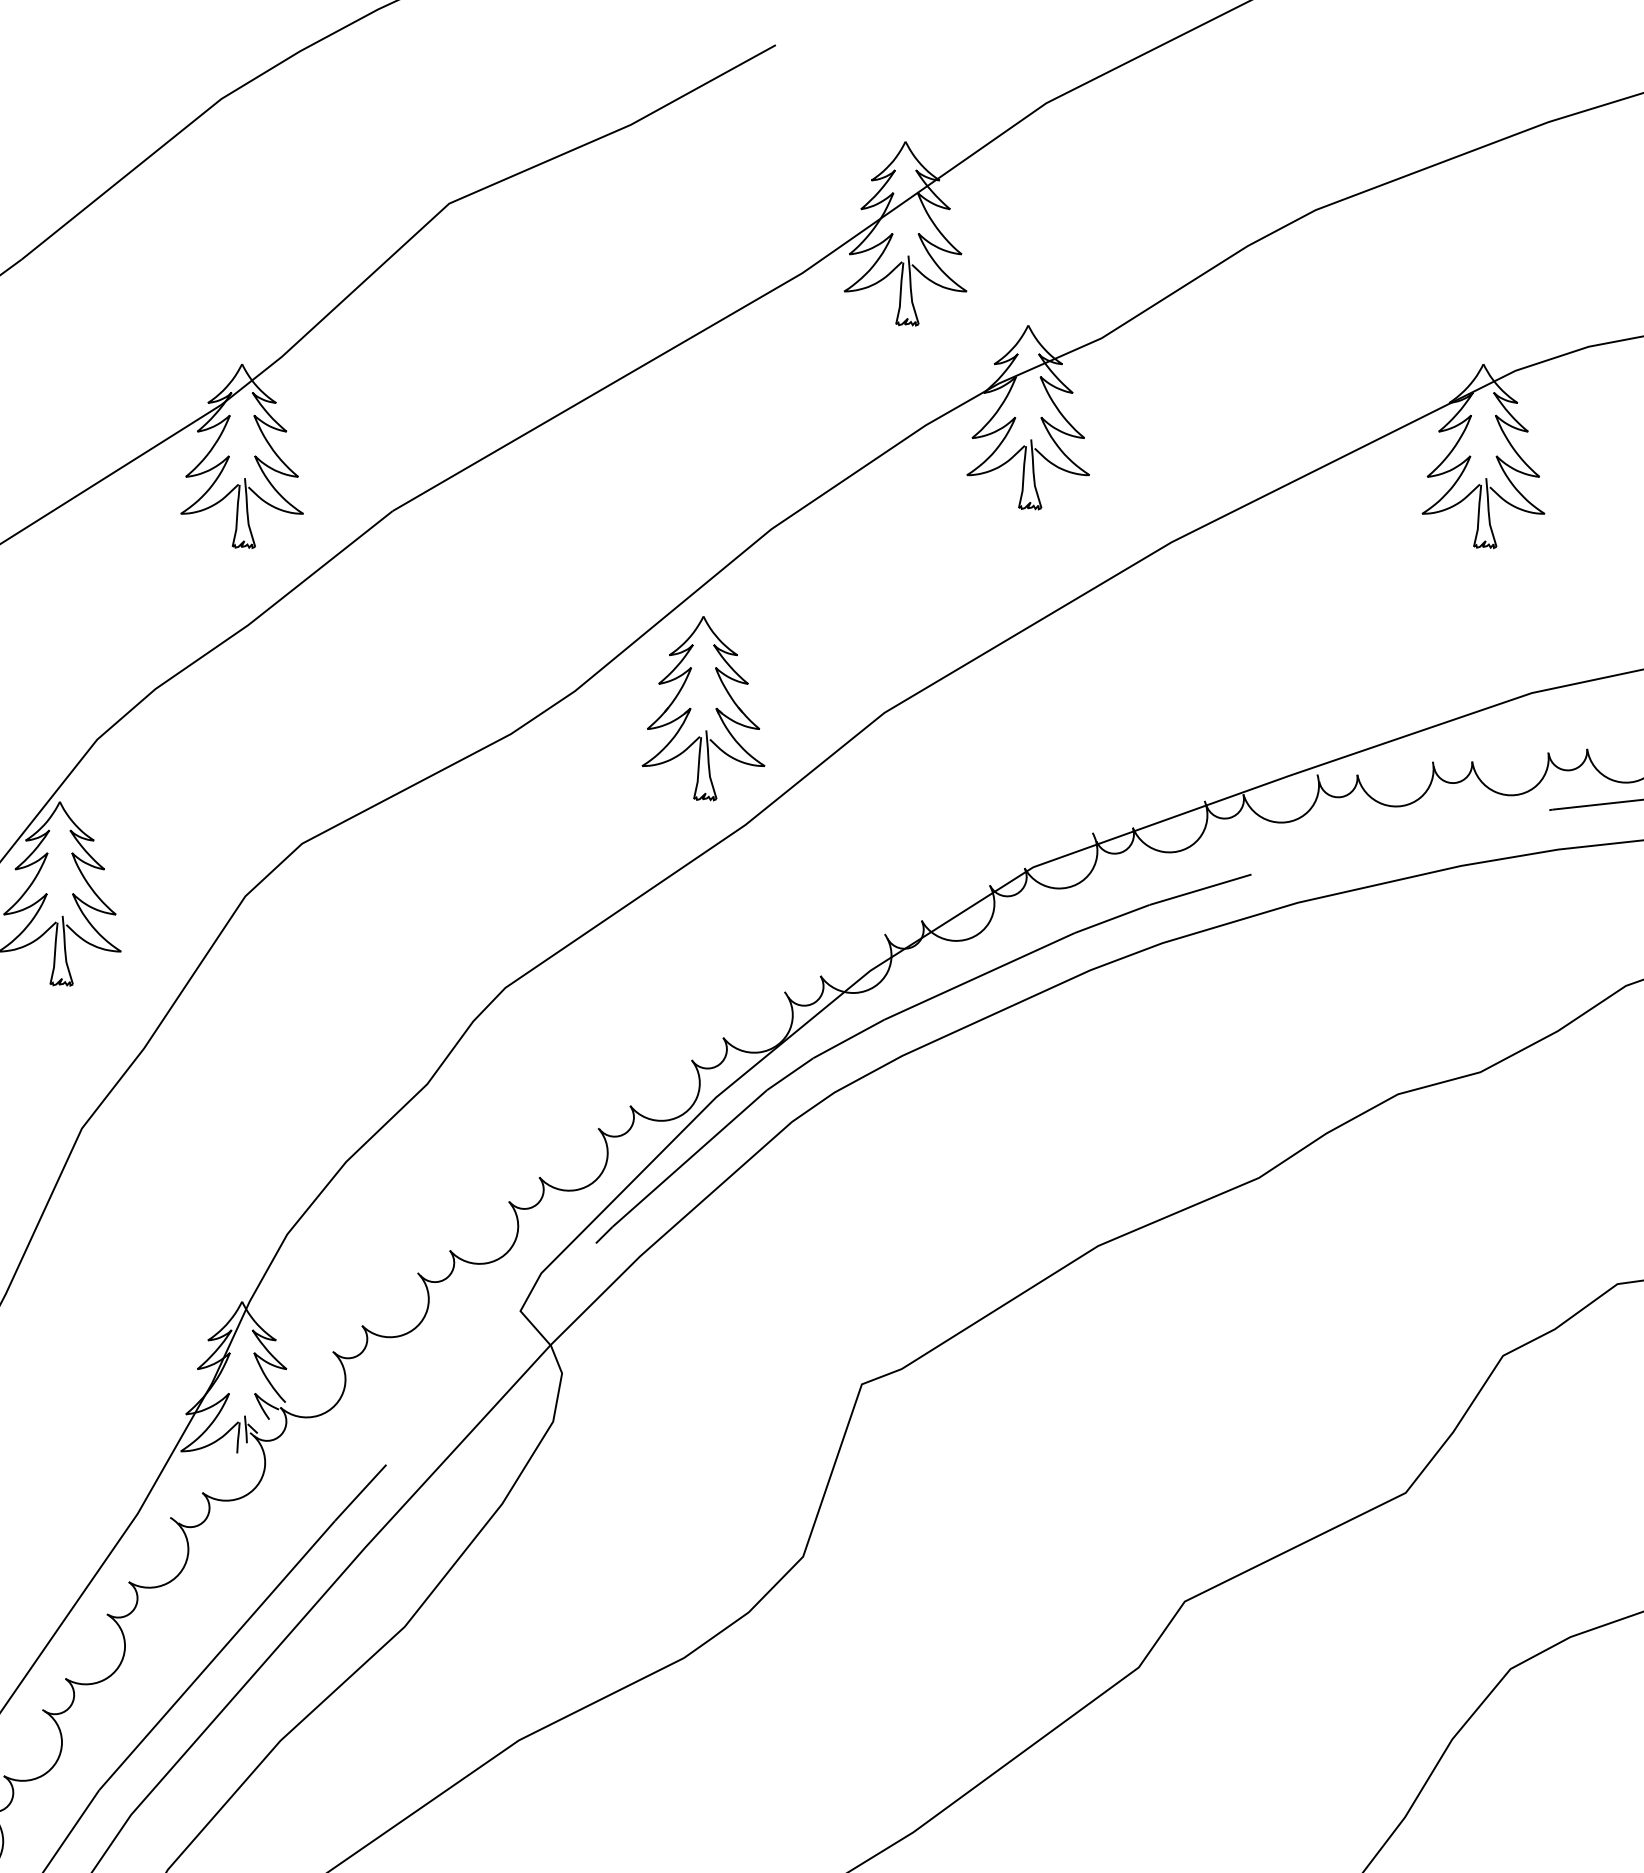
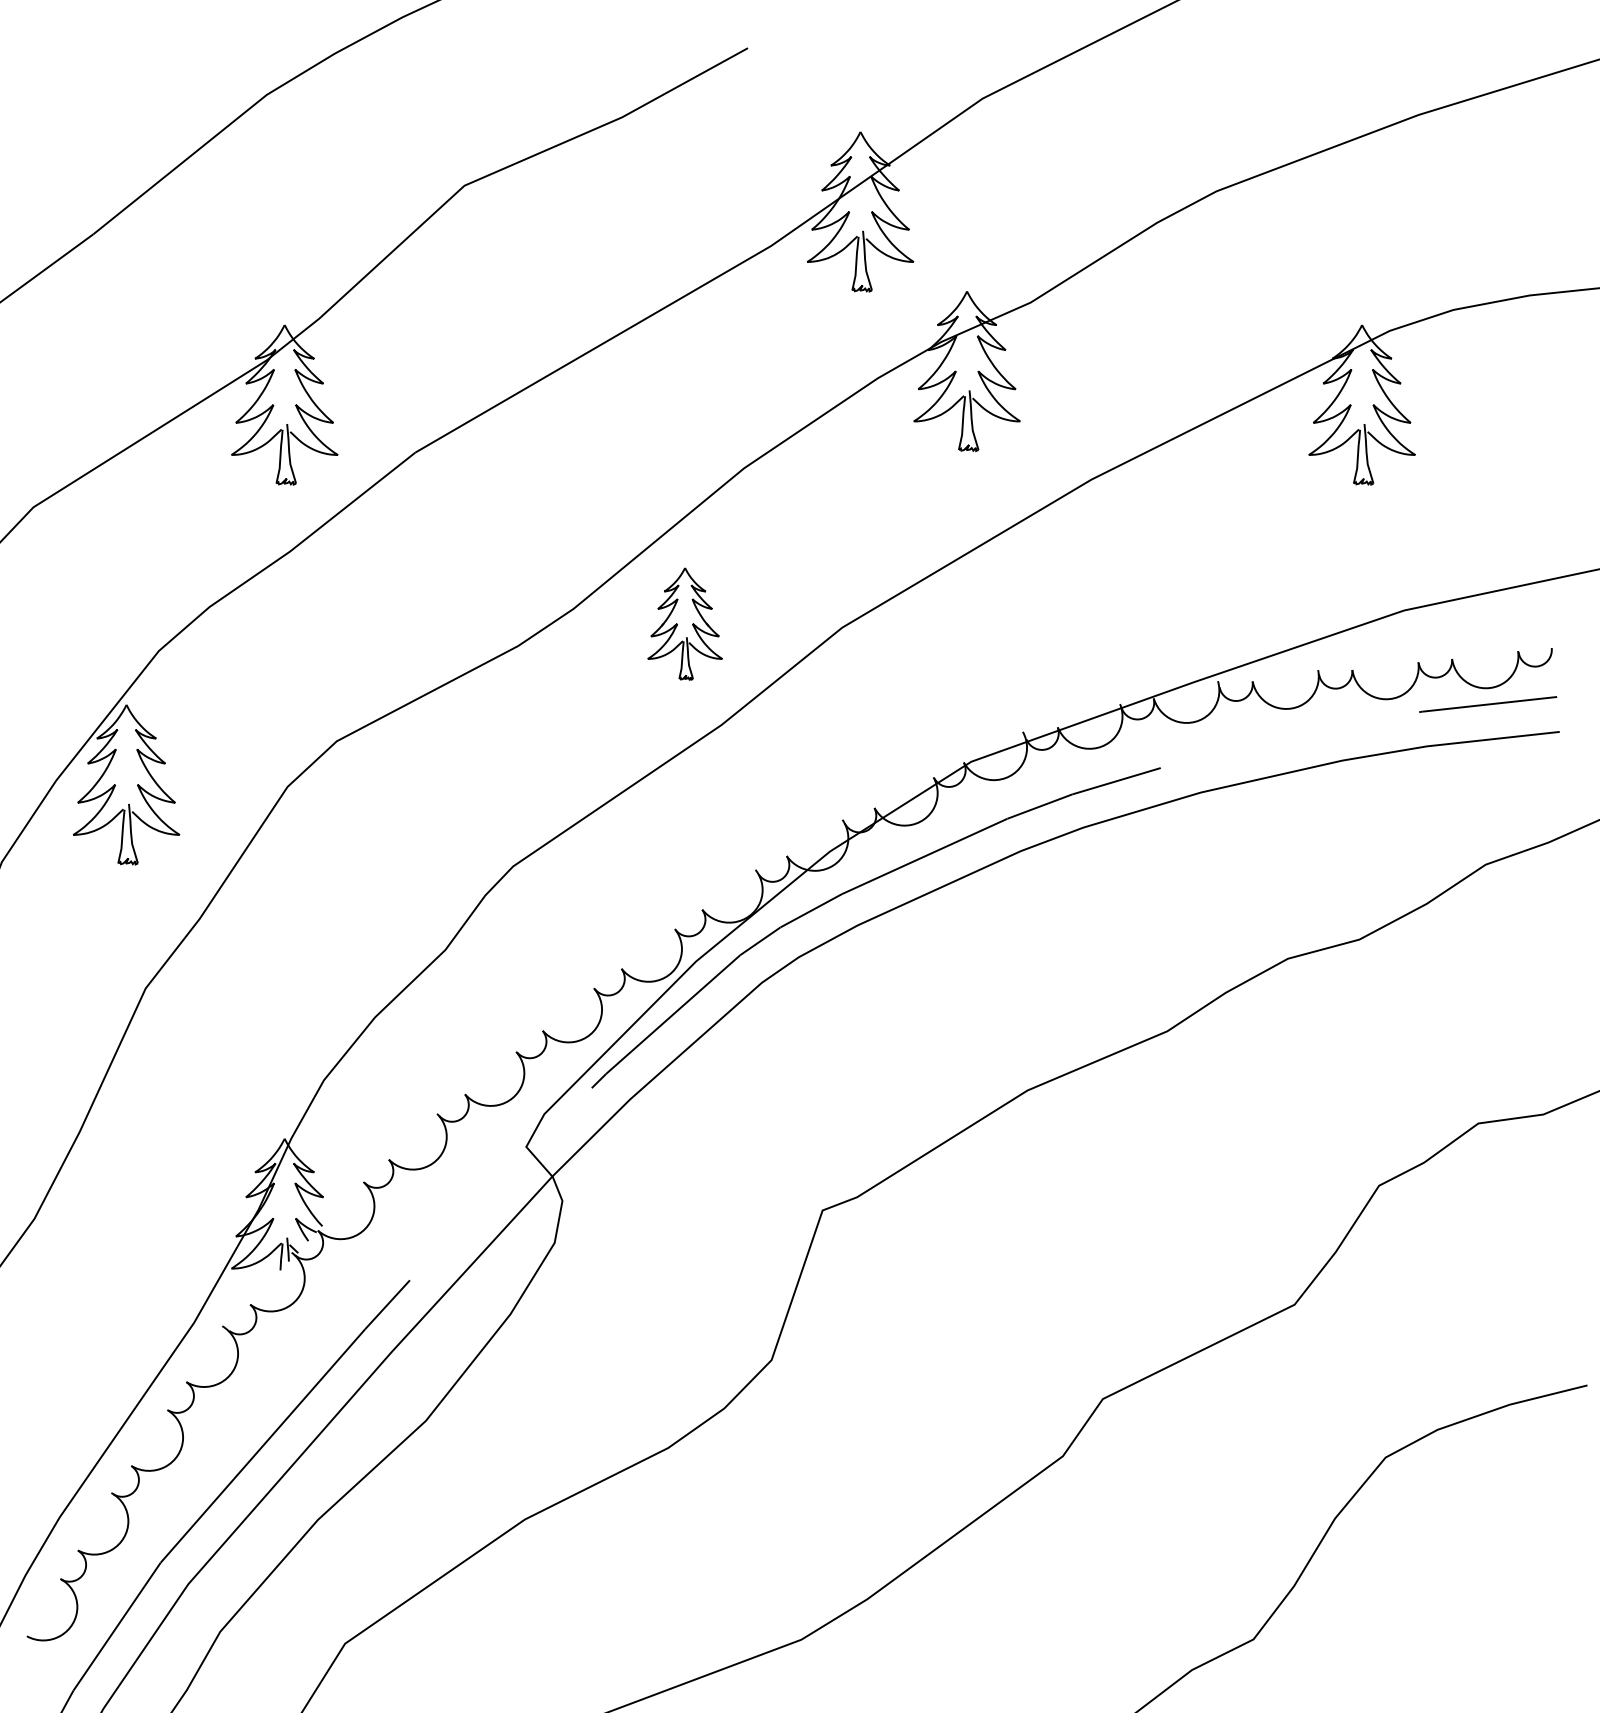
part: (702, 708) -> (684, 623), size x0.7

